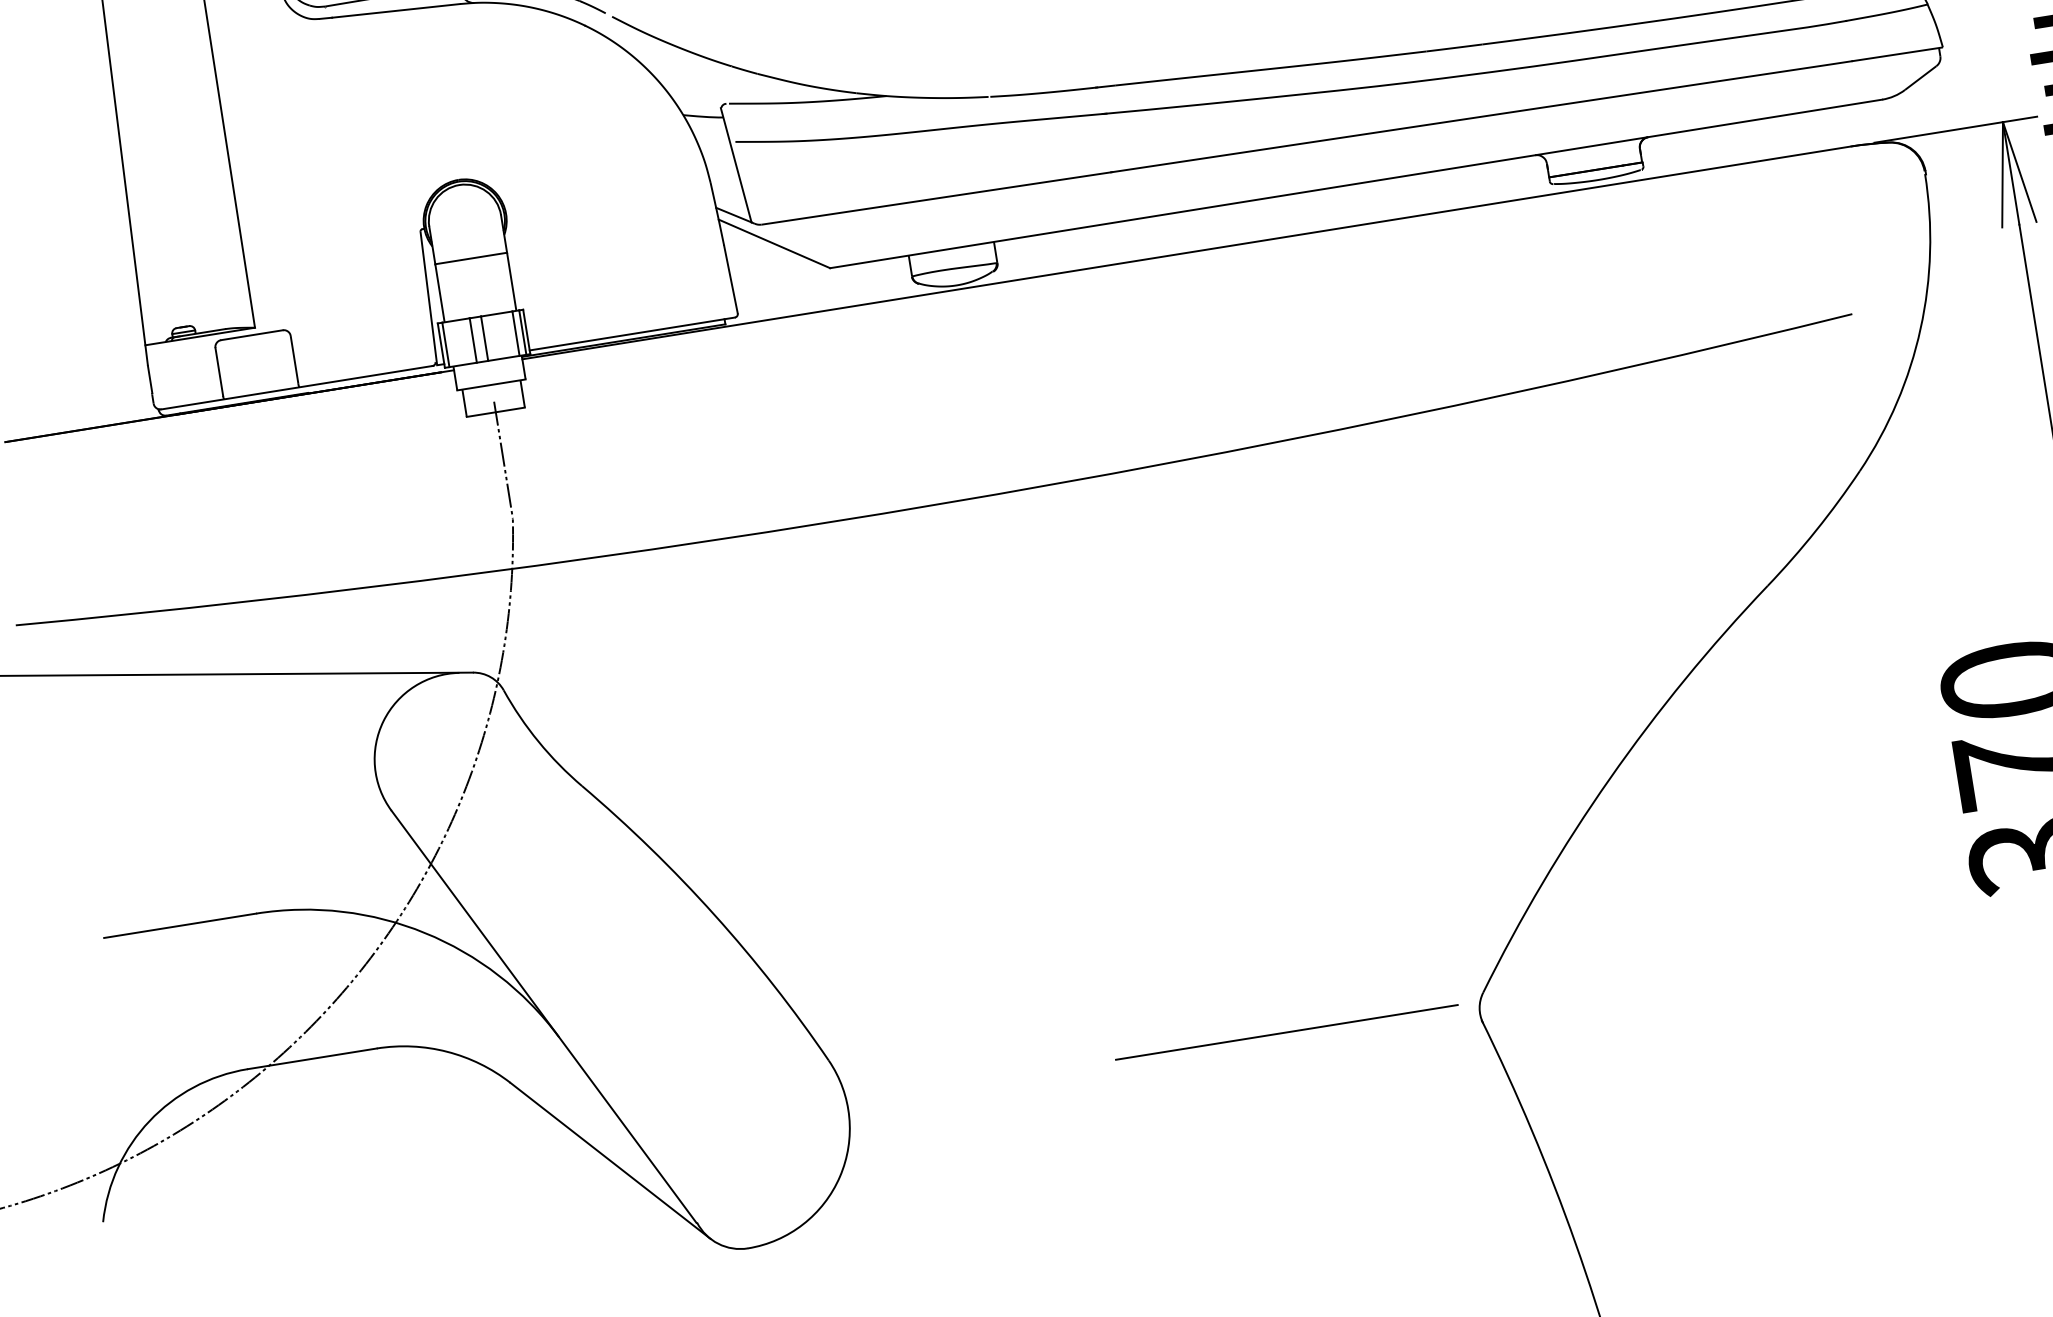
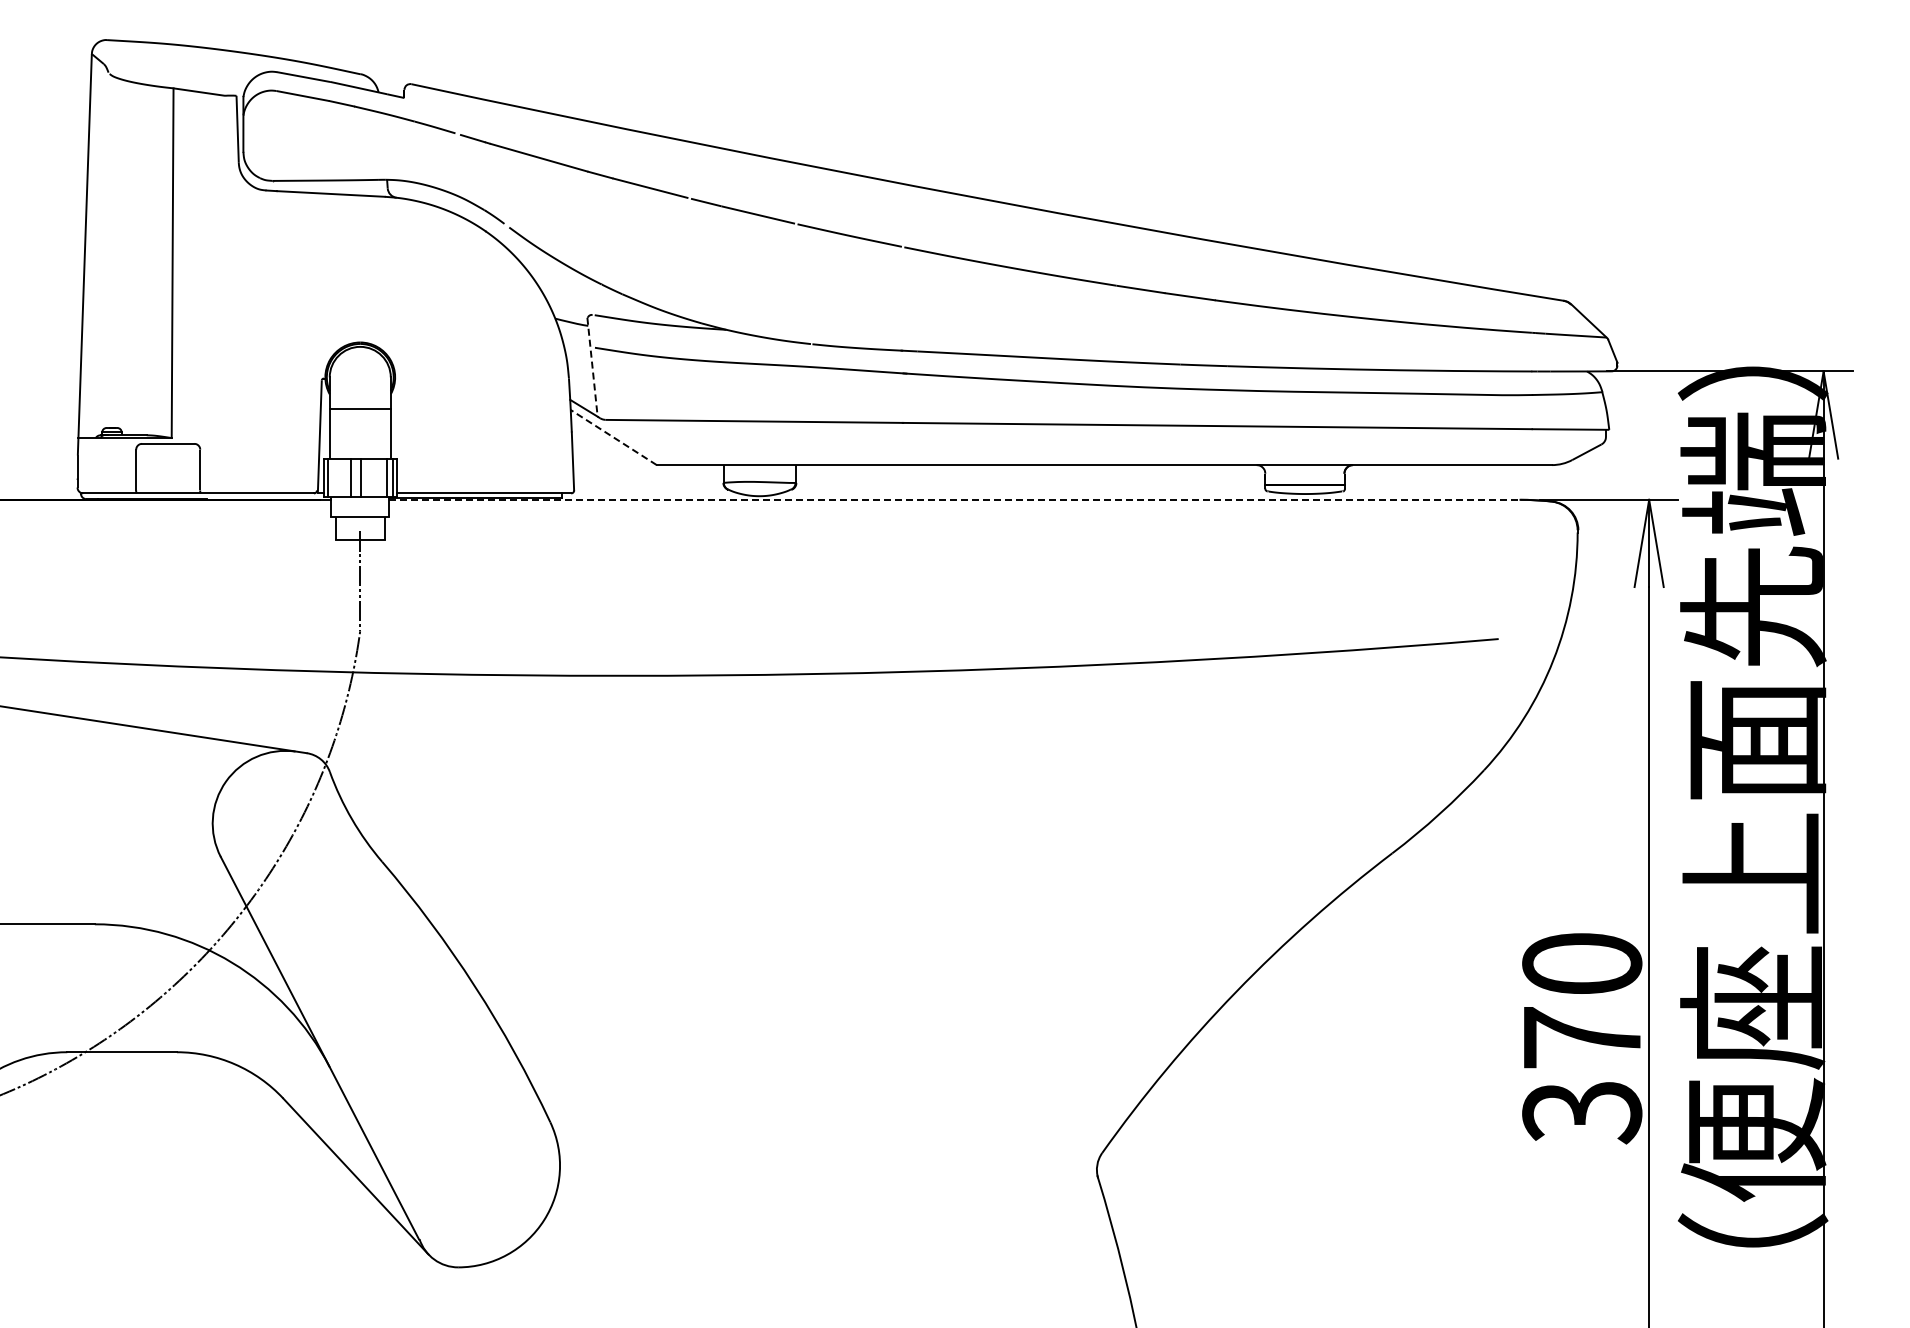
line: (736, 165) -> (592, 367), solid -> dashed
line: (774, 243) -> (613, 437), solid -> dashed
line: (1186, 252) -> (954, 499), solid -> dashed
line: (1287, 1031) -> (934, 1159), removed

